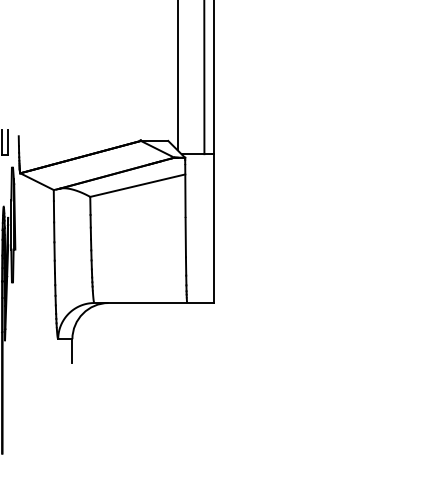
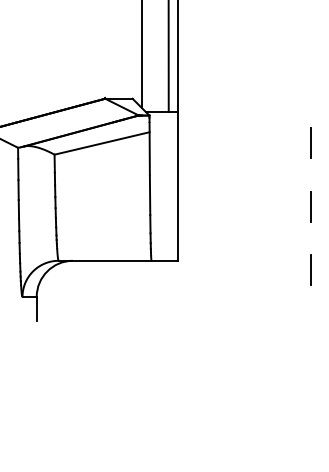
line: (346, 185) -> (310, 143), added
line: (346, 249) -> (310, 207), added
line: (346, 311) -> (310, 269), added

